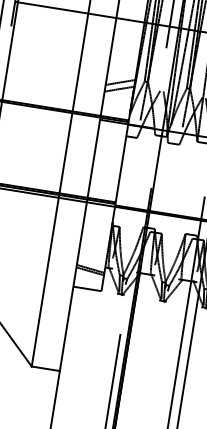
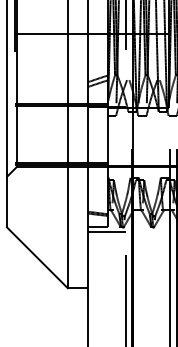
line: (99, 298) -> (107, 232), added

